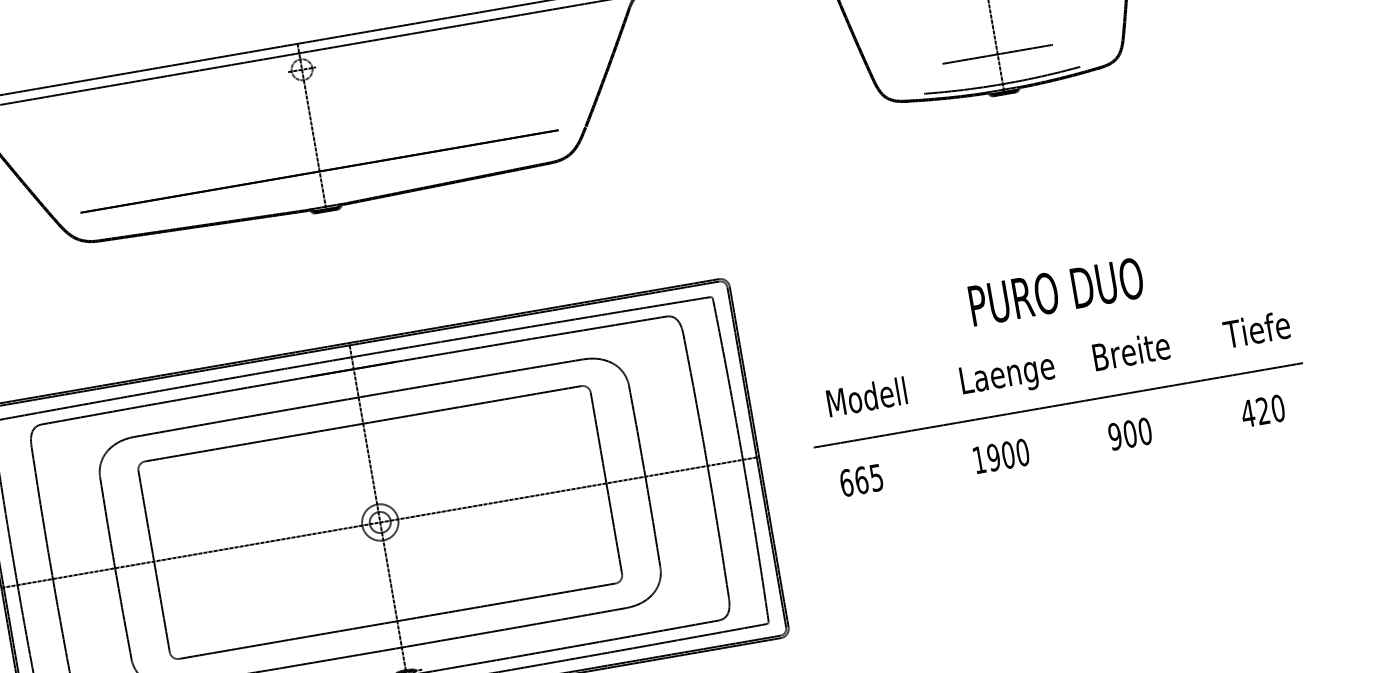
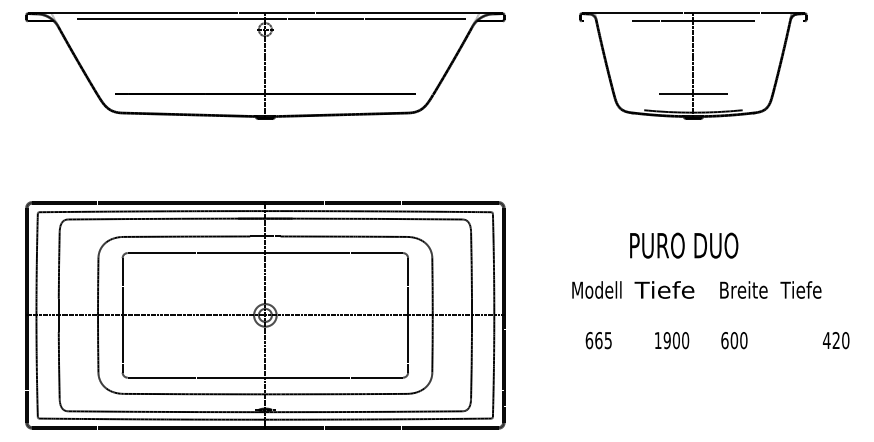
text: (1056, 291) -> (684, 245), moved
text: (1255, 328) -> (800, 289), moved
text: (1006, 376) -> (664, 292), Laenge -> Tiefe
text: (866, 396) -> (596, 289), moved
line: (1056, 405) -> (692, 315), removed
text: (1261, 411) -> (835, 340), moved
text: (1114, 436) -> (724, 340), 900 -> 600
text: (1002, 456) -> (672, 340), moved
text: (861, 480) -> (598, 340), moved

